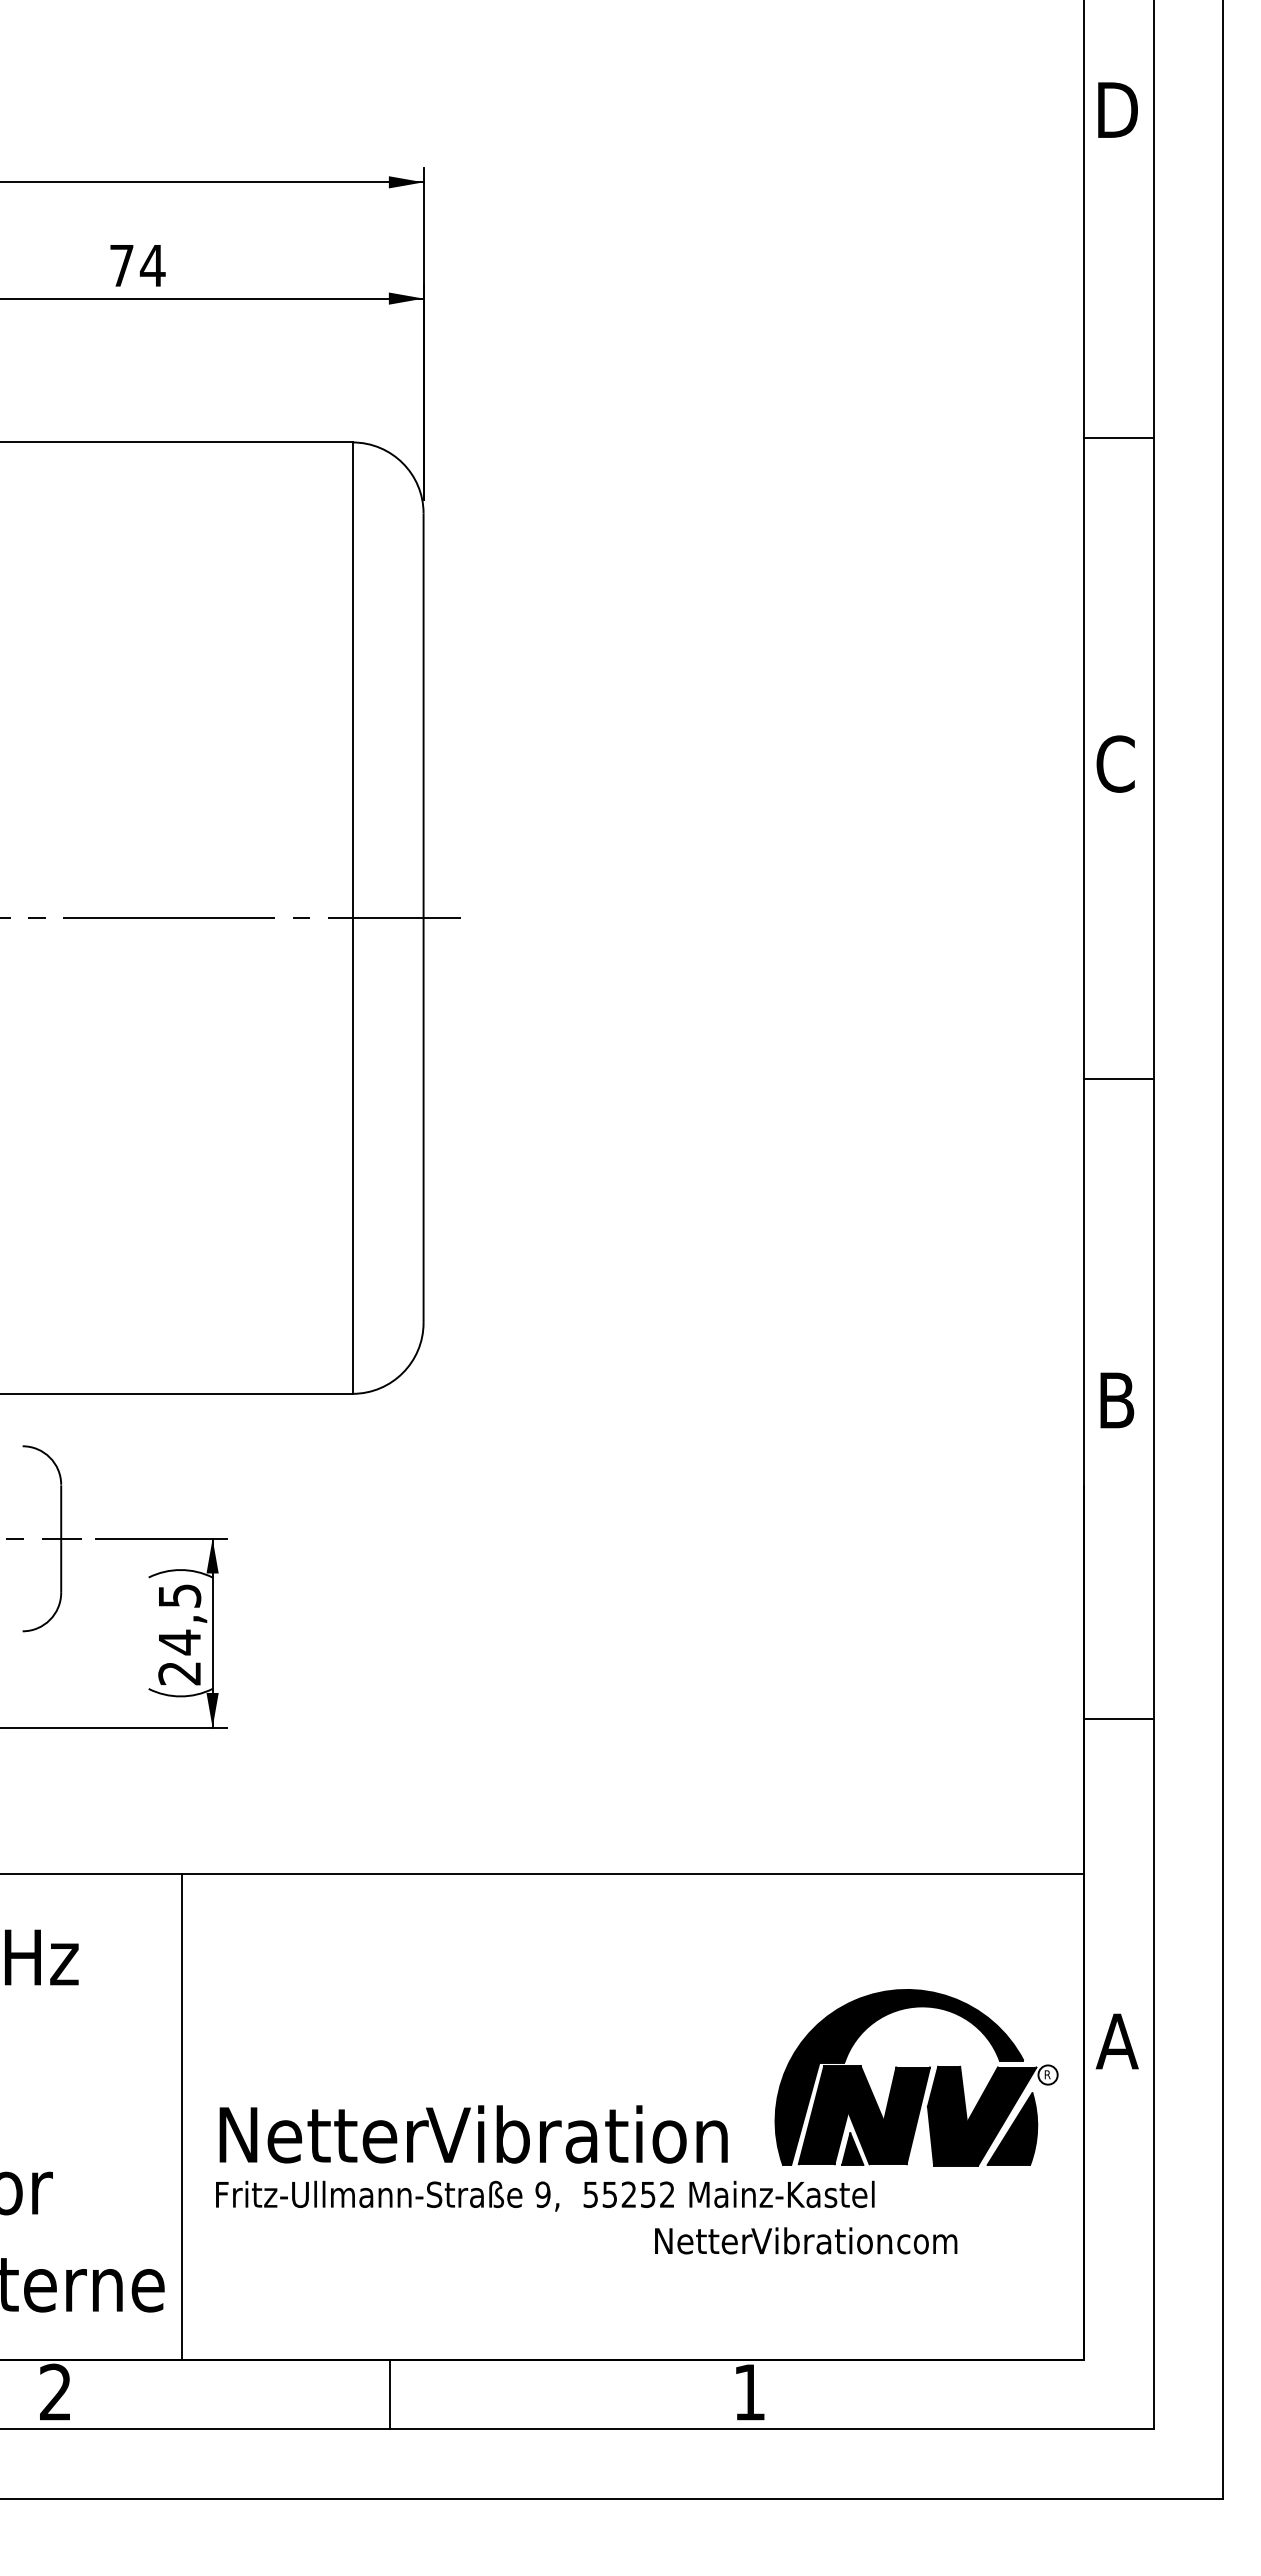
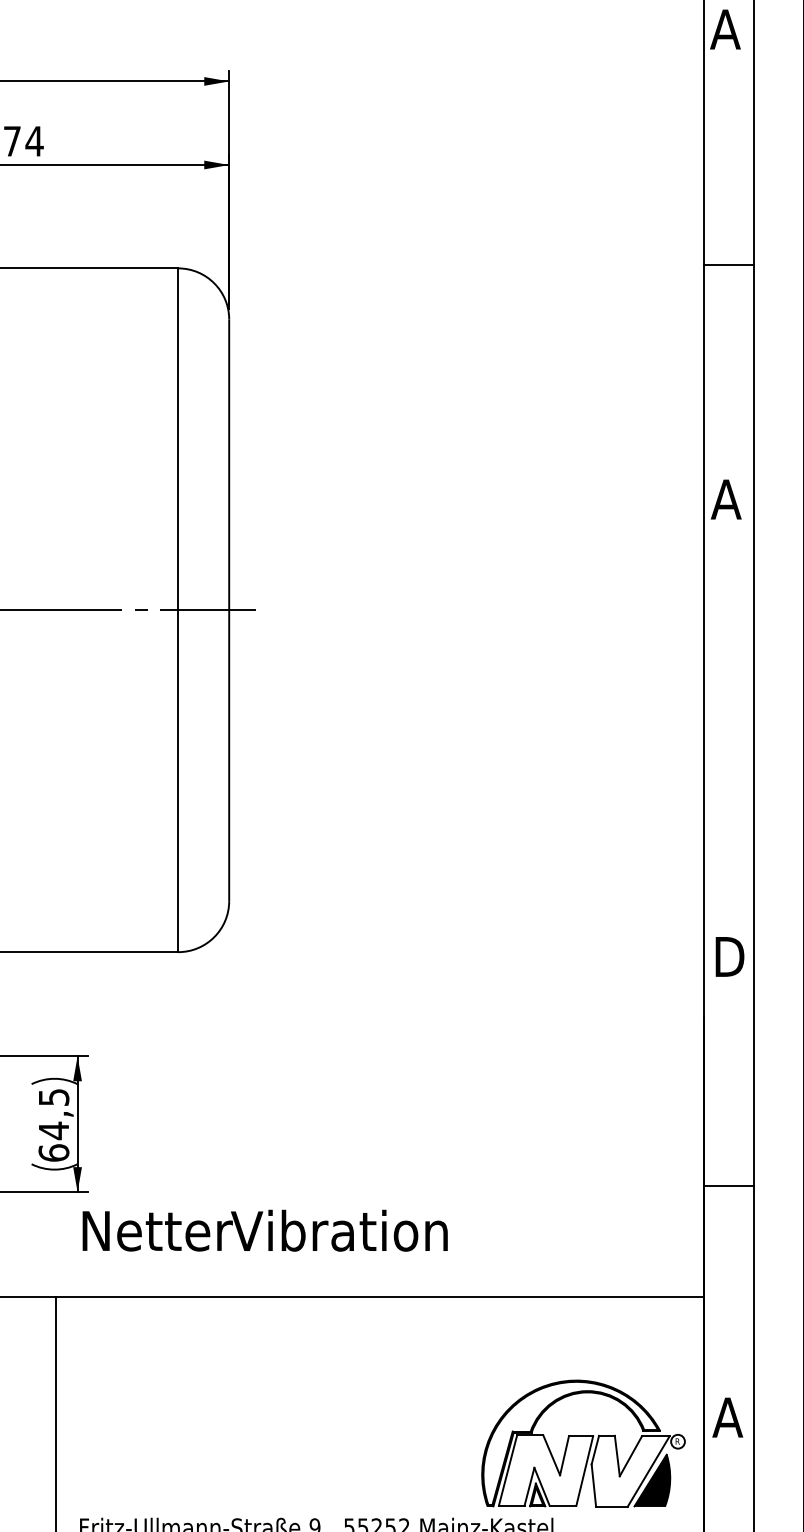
text: (1114, 109) -> (725, 29), D -> A
text: (1114, 763) -> (725, 499), C -> A
line: (1118, 1078) -> (728, 725), removed
text: (1123, 1400) -> (732, 956), B -> D
text: (179, 1673) -> (53, 1153), 24,5 -> 64,5
fill: (898, 2077) -> (570, 1443), removed
fill: (863, 2115) -> (545, 1470), removed
fill: (981, 2115) -> (630, 1470), removed
text: (473, 2134) -> (265, 1230), moved
fill: (852, 2151) -> (537, 1496), removed

